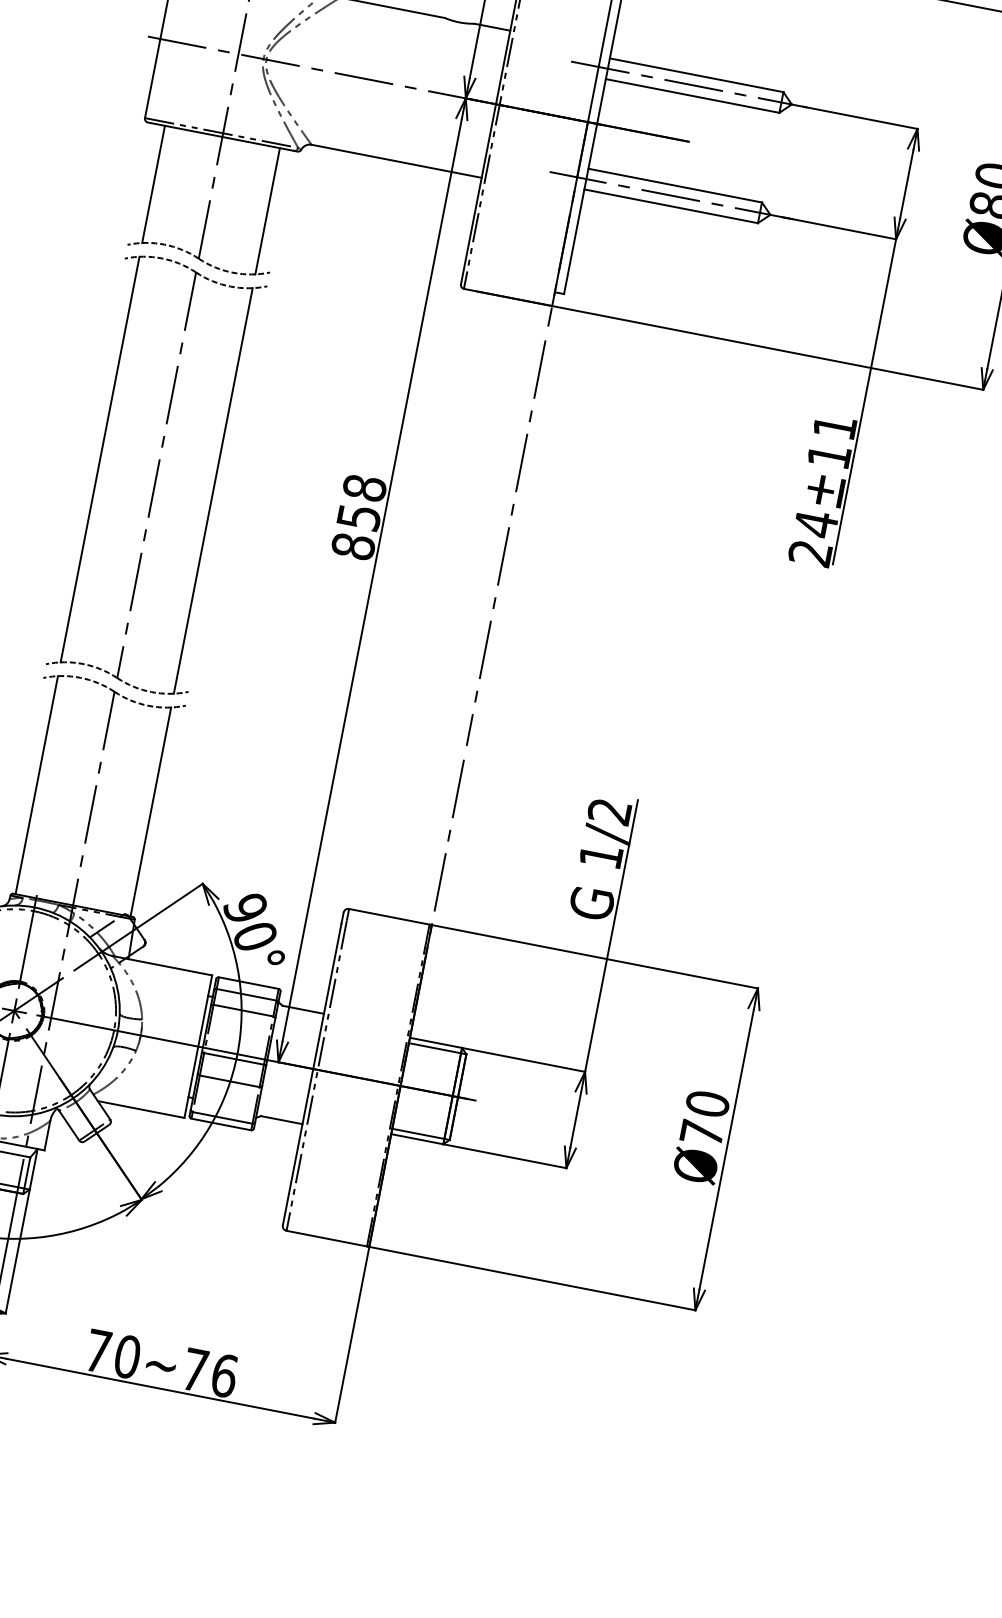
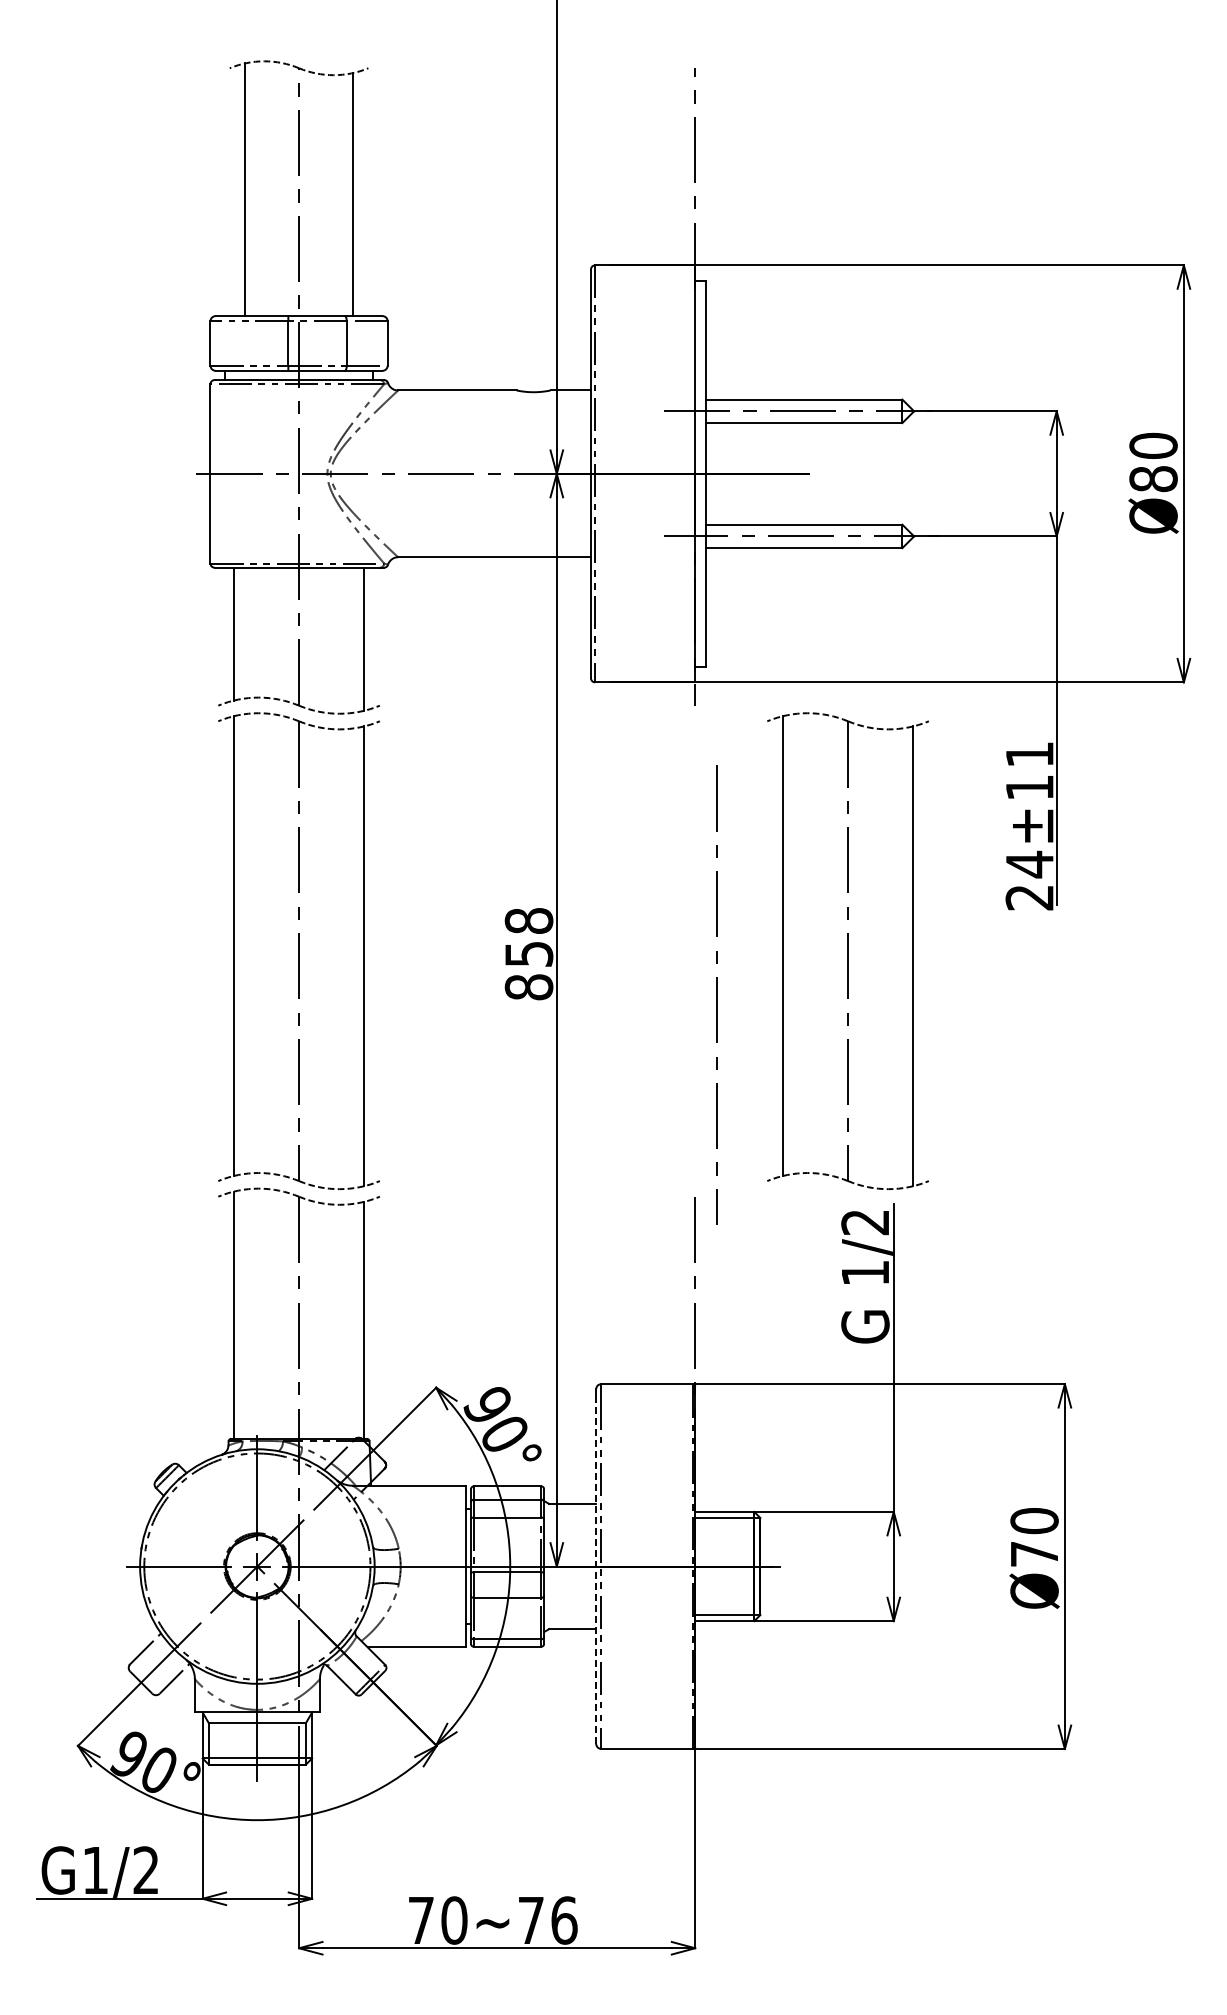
line: (505, 542) -> (716, 994), moved
part: (640, 569) -> (847, 951), added
line: (312, 1074) -> (596, 1572), solid -> dashed

